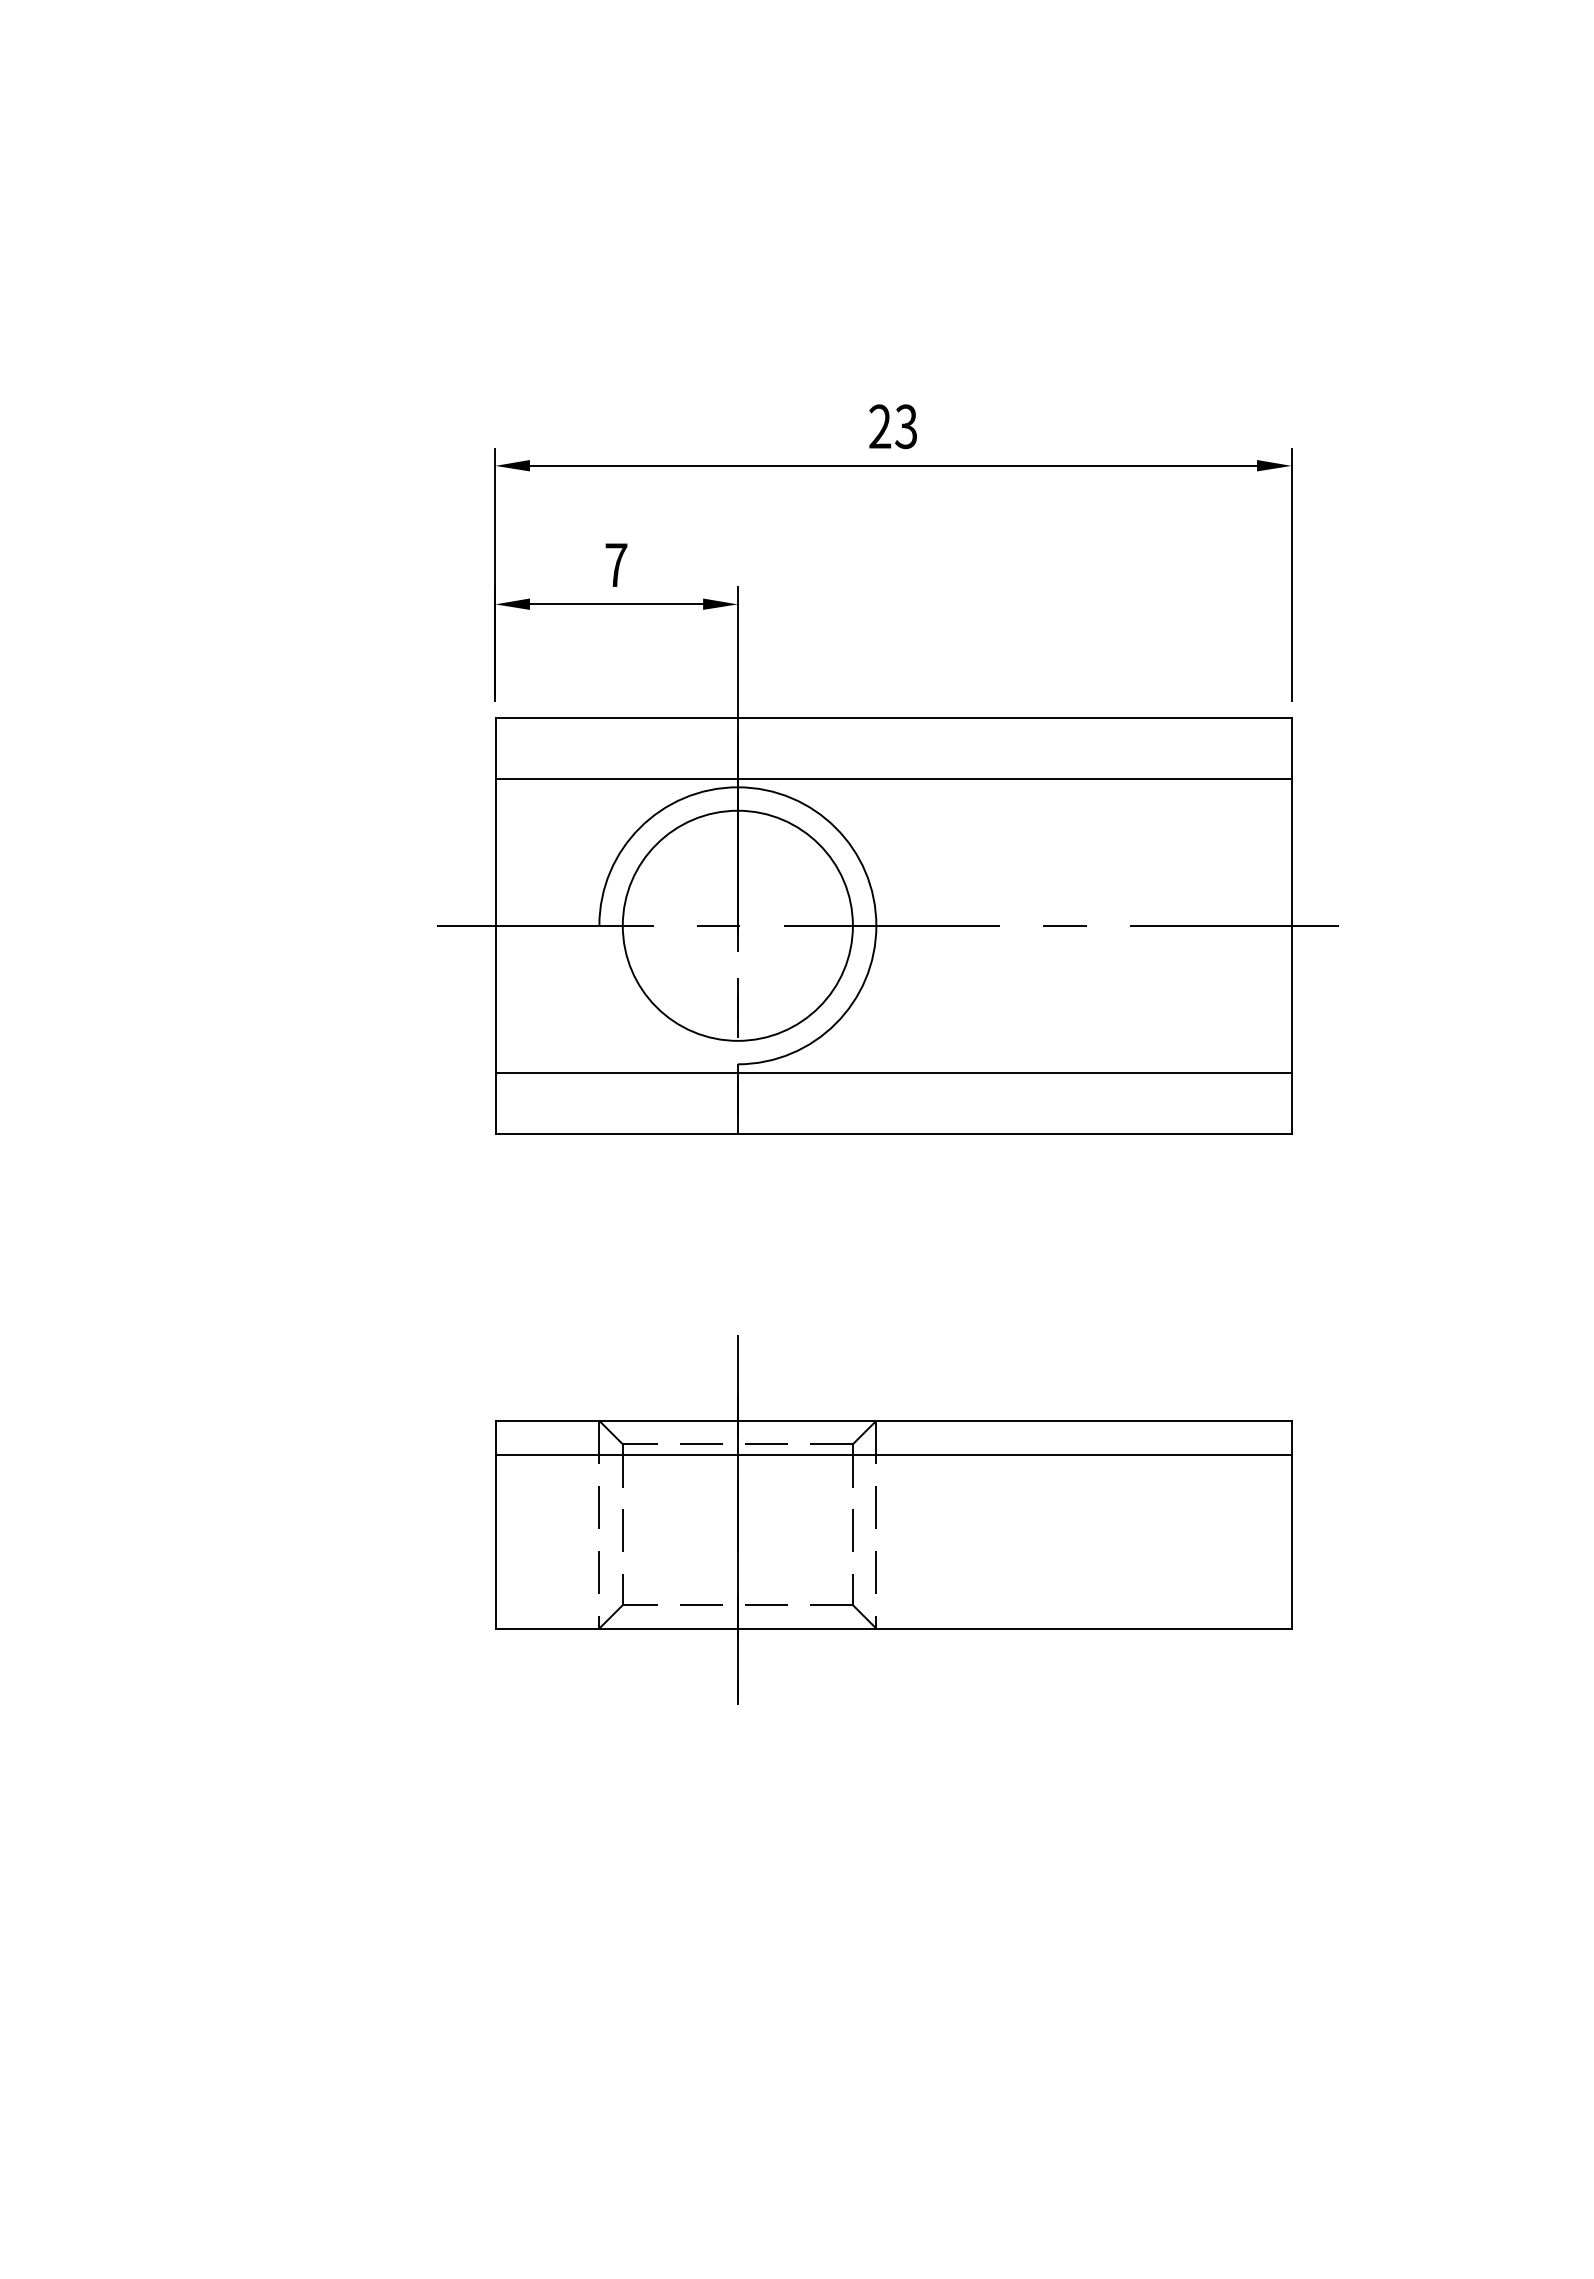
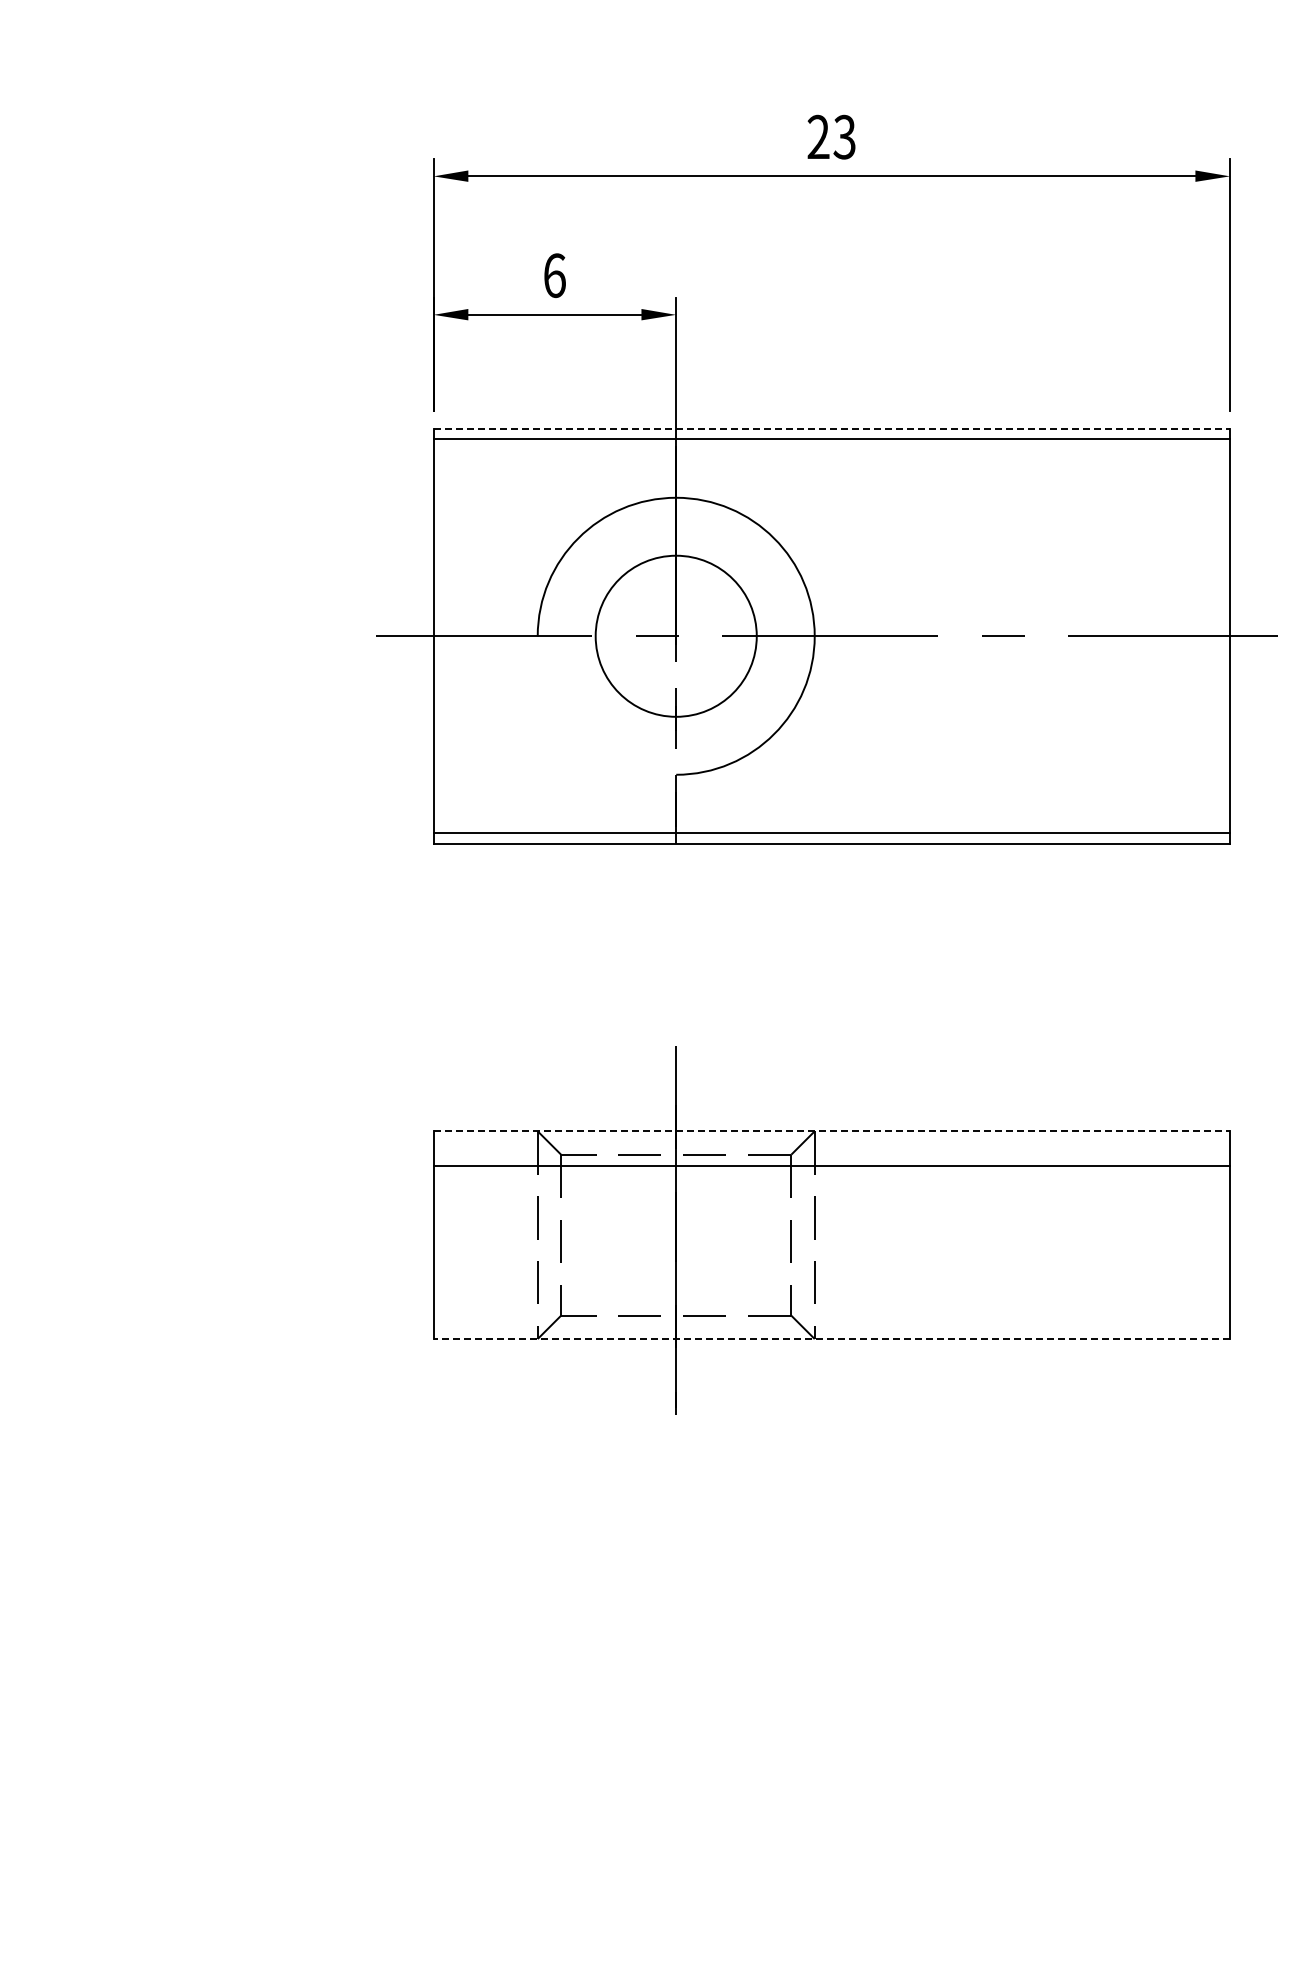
text: (616, 564) -> (554, 274), 7 -> 6
line: (894, 718) -> (832, 428), solid -> dashed
line: (893, 778) -> (831, 438), moved
circle: (737, 925) -> (675, 635), size x0.7
line: (893, 1072) -> (831, 832), moved
line: (894, 1420) -> (832, 1130), solid -> dashed
line: (893, 1628) -> (831, 1338), solid -> dashed

